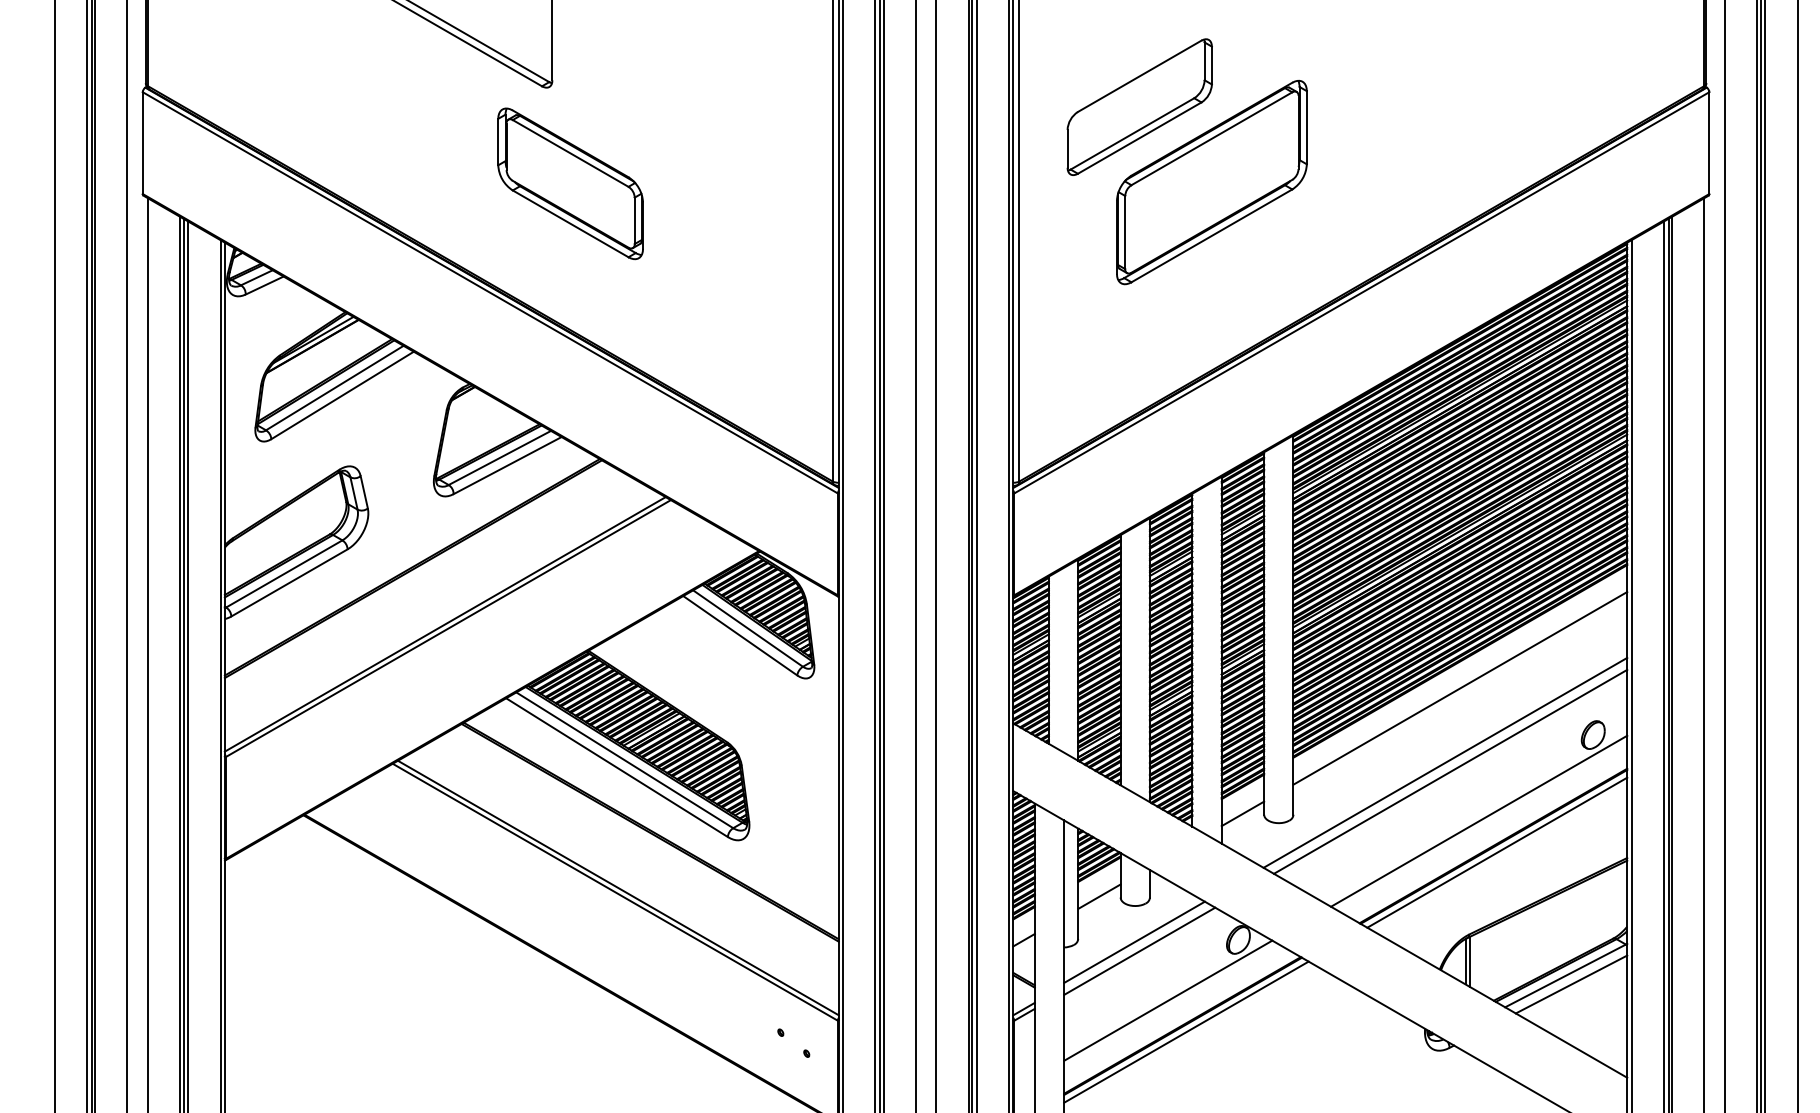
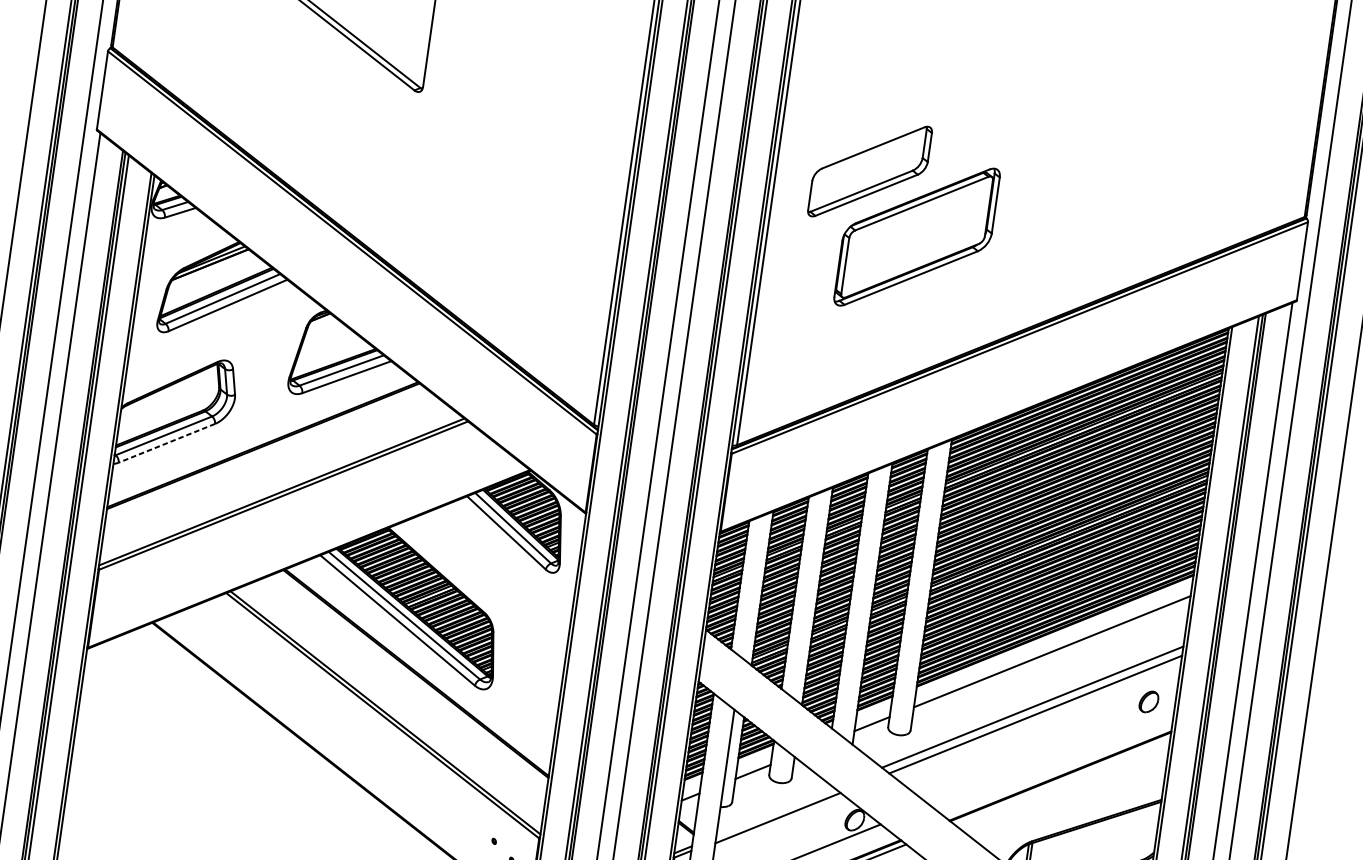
part: (570, 183) -> (425, 167), removed
line: (289, 583) -> (166, 443), solid -> dashed
line: (1479, 820) -> (1052, 755), removed
line: (1497, 852) -> (1062, 781), removed
line: (1134, 941) -> (775, 810), removed

